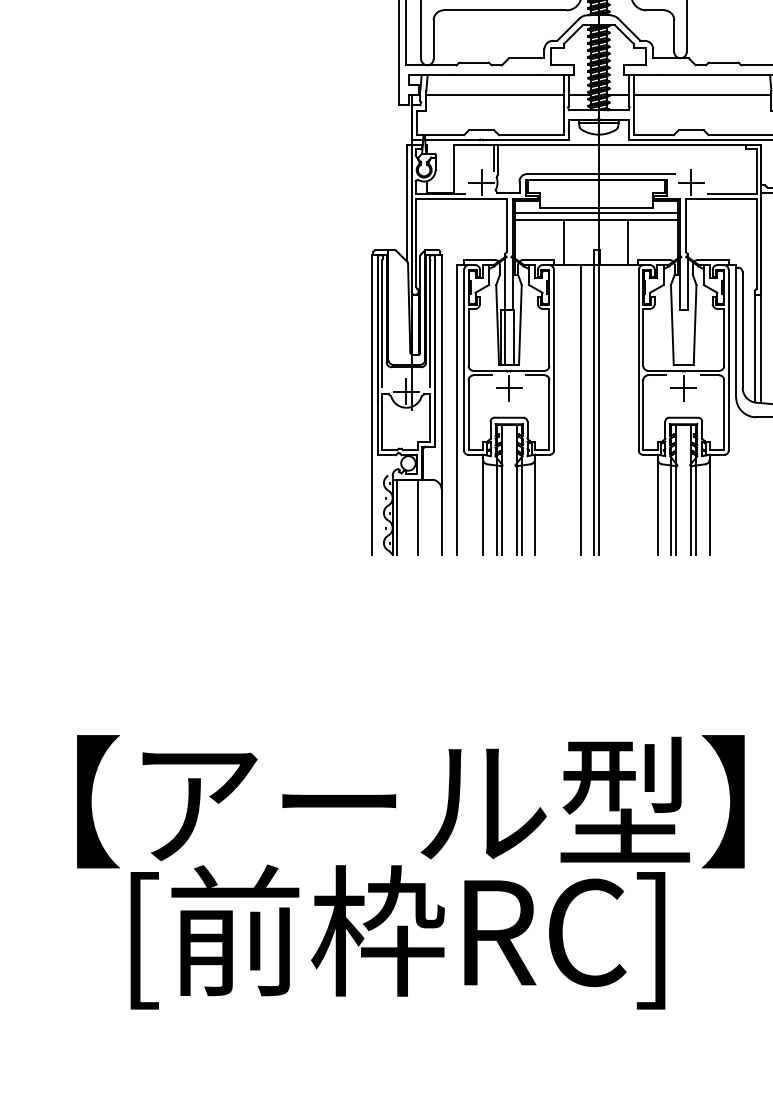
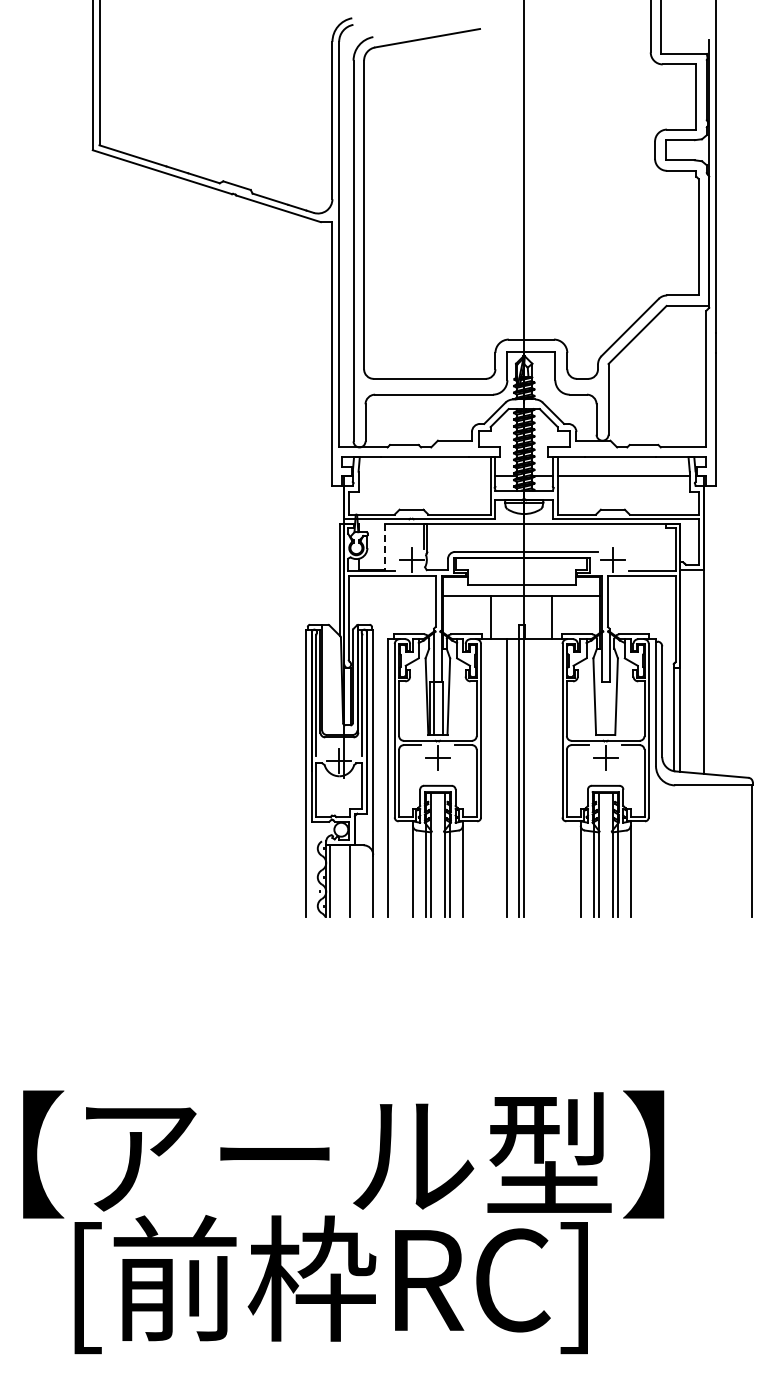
line: (495, 95) -> (424, 476), removed
line: (454, 168) -> (385, 546), solid -> dashed
line: (596, 213) -> (521, 589), removed

